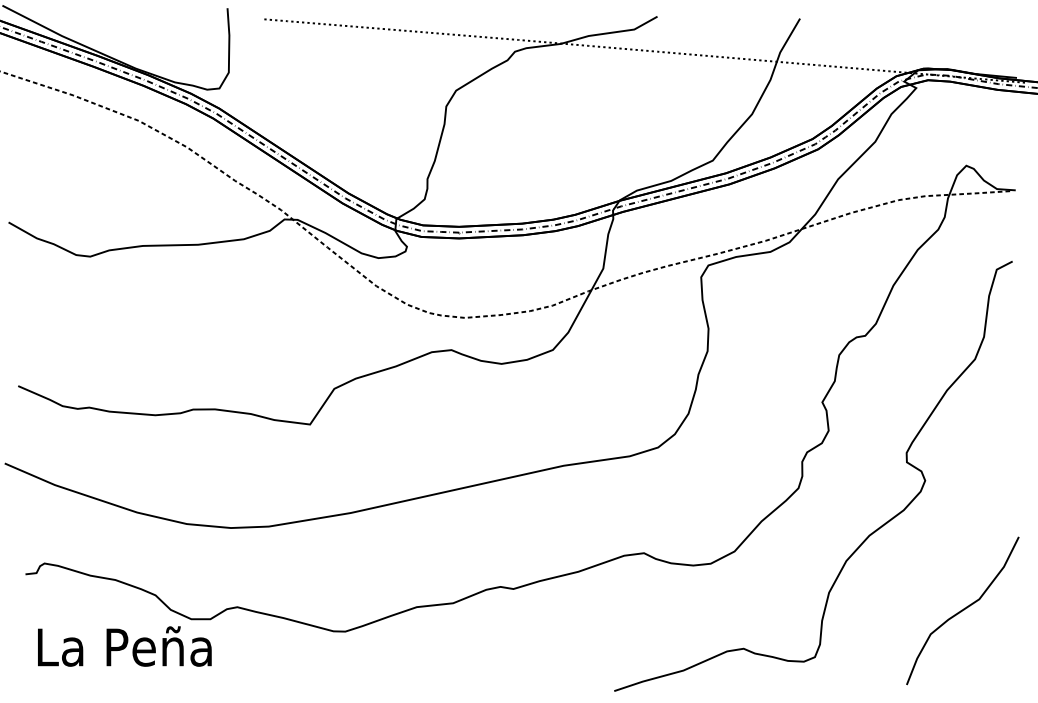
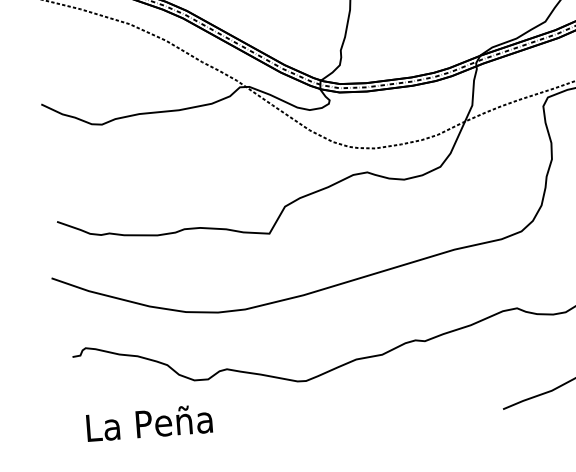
text: (124, 646) -> (149, 423), moved

